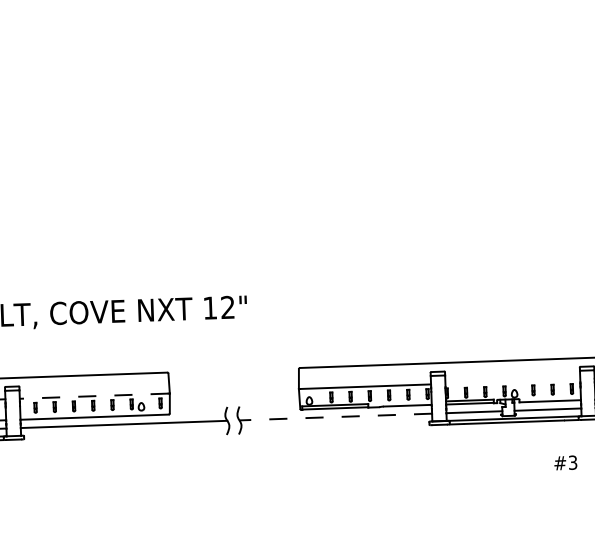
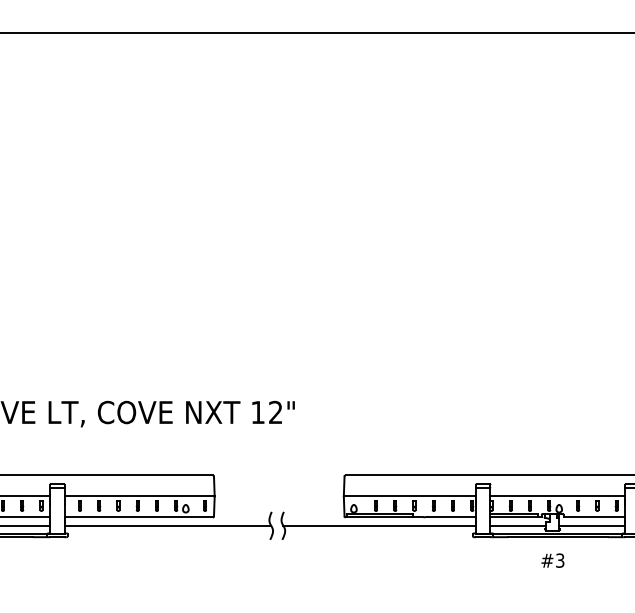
line: (512, 381) -> (557, 496), added
line: (93, 396) -> (138, 496), dashed -> solid
line: (335, 416) -> (379, 525), dashed -> solid
text: (565, 462) -> (552, 560), moved

